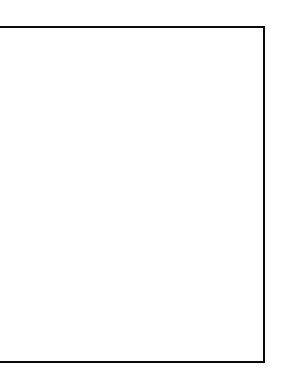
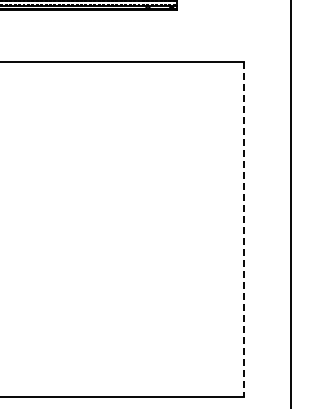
line: (263, 194) -> (243, 229), solid -> dashed

